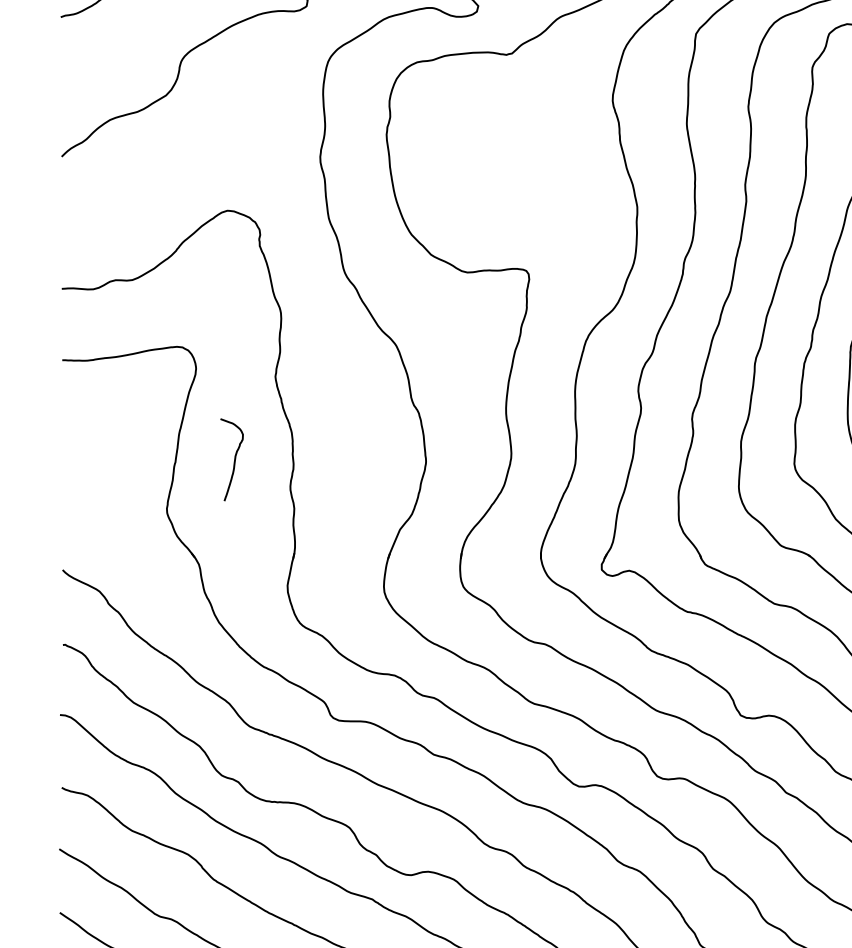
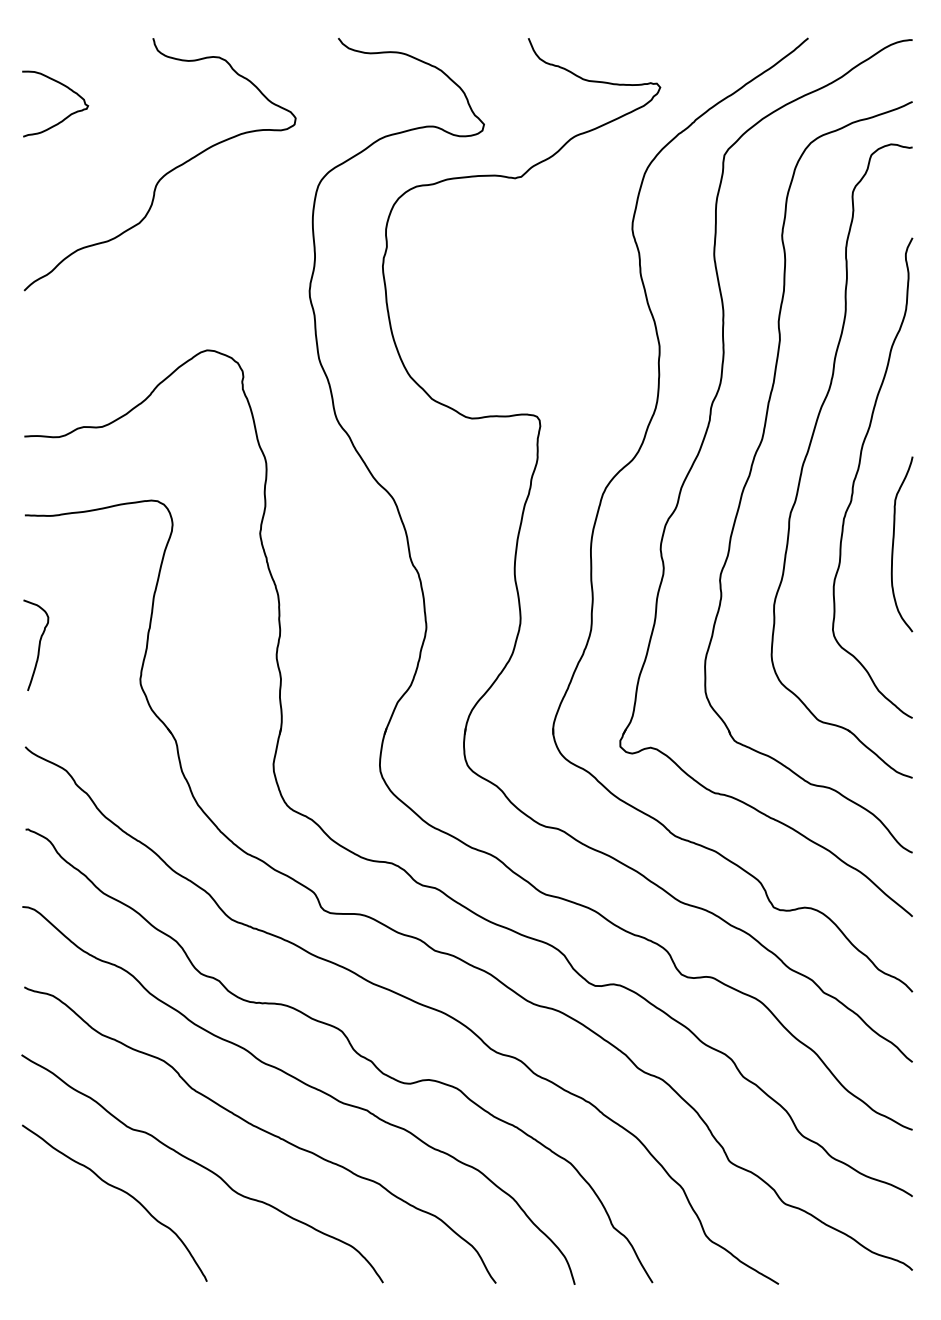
curve: (234, 459) -> (38, 644), moved

